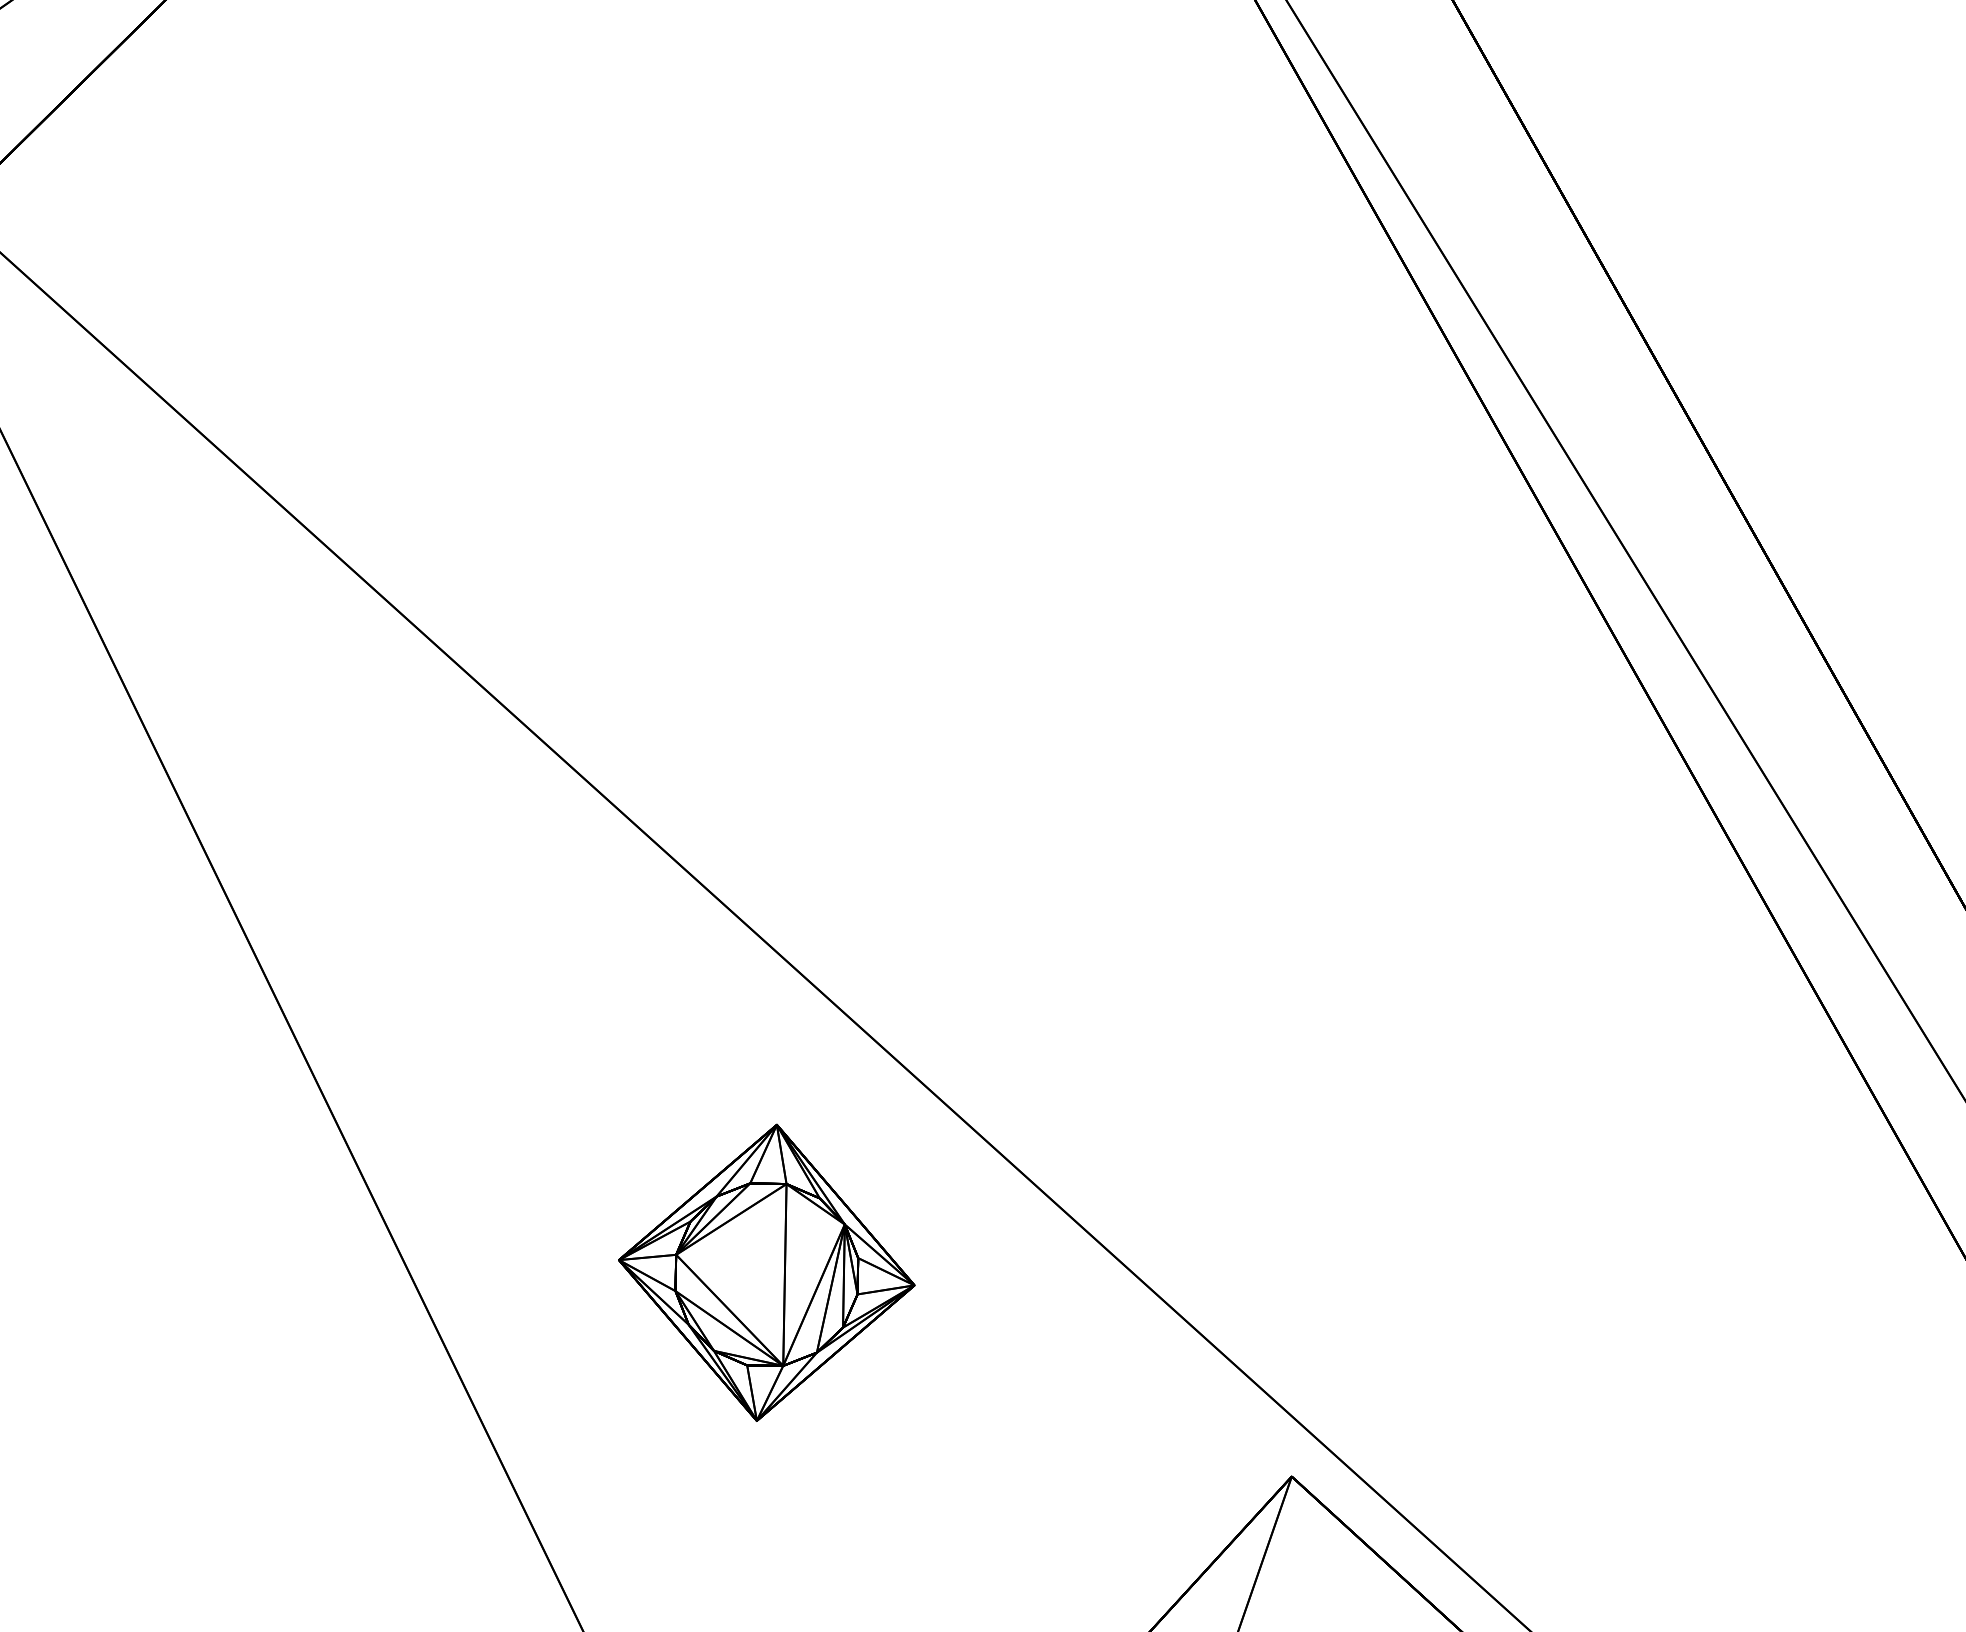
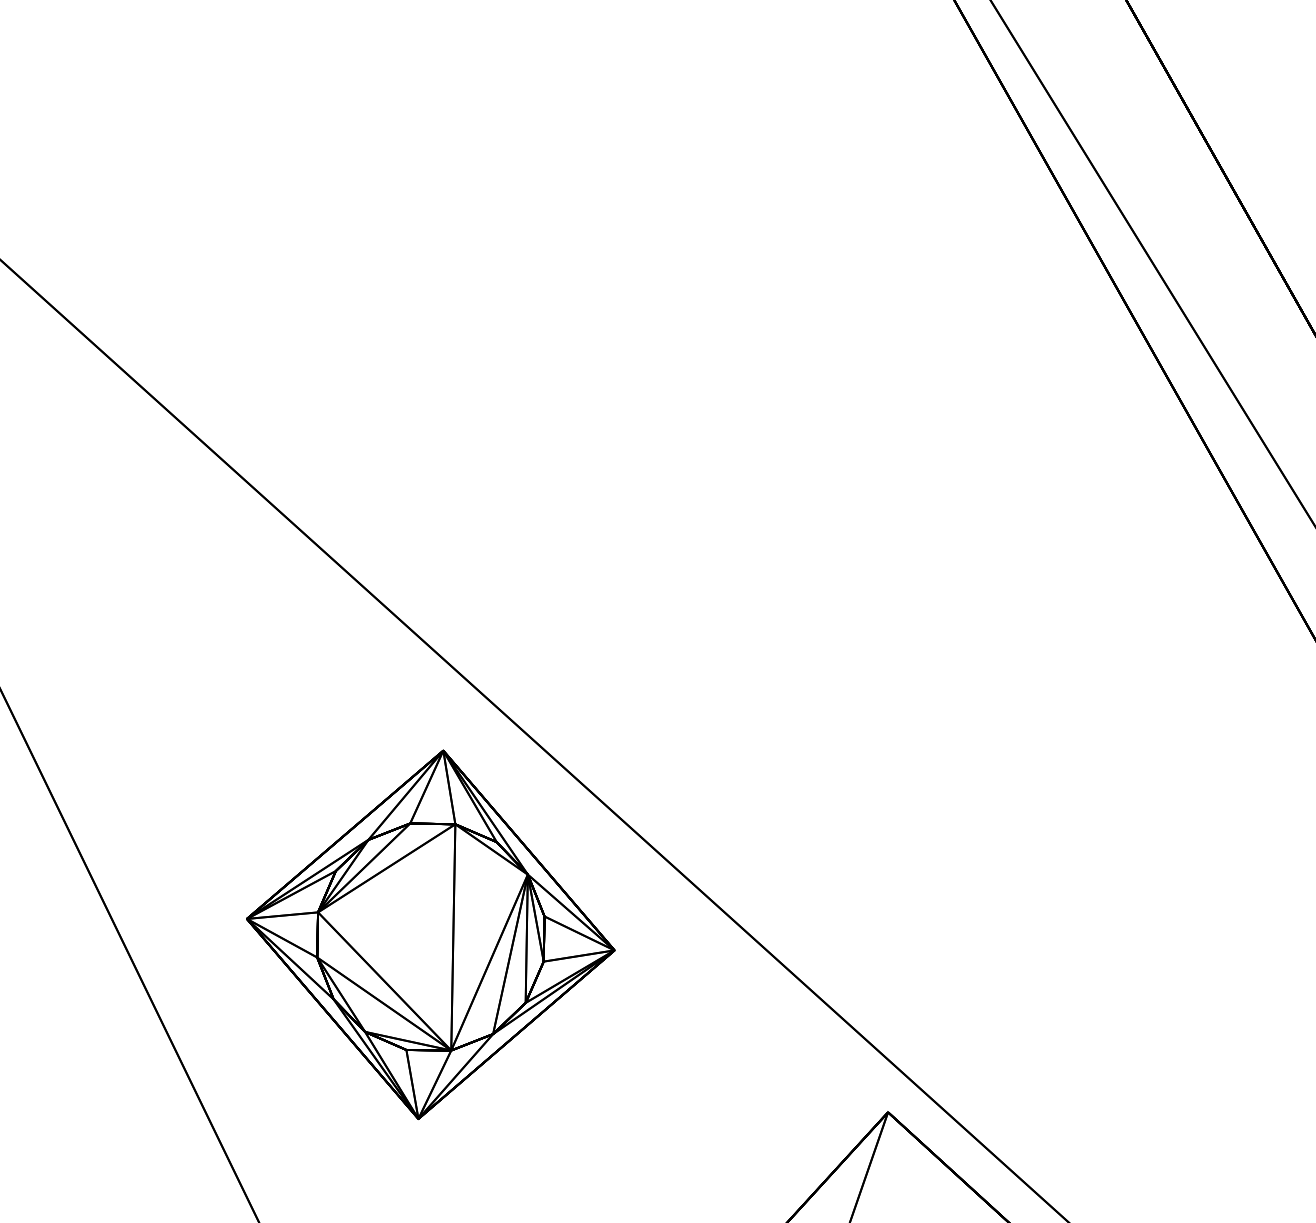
part: (766, 1272) -> (430, 934), size x1.43

